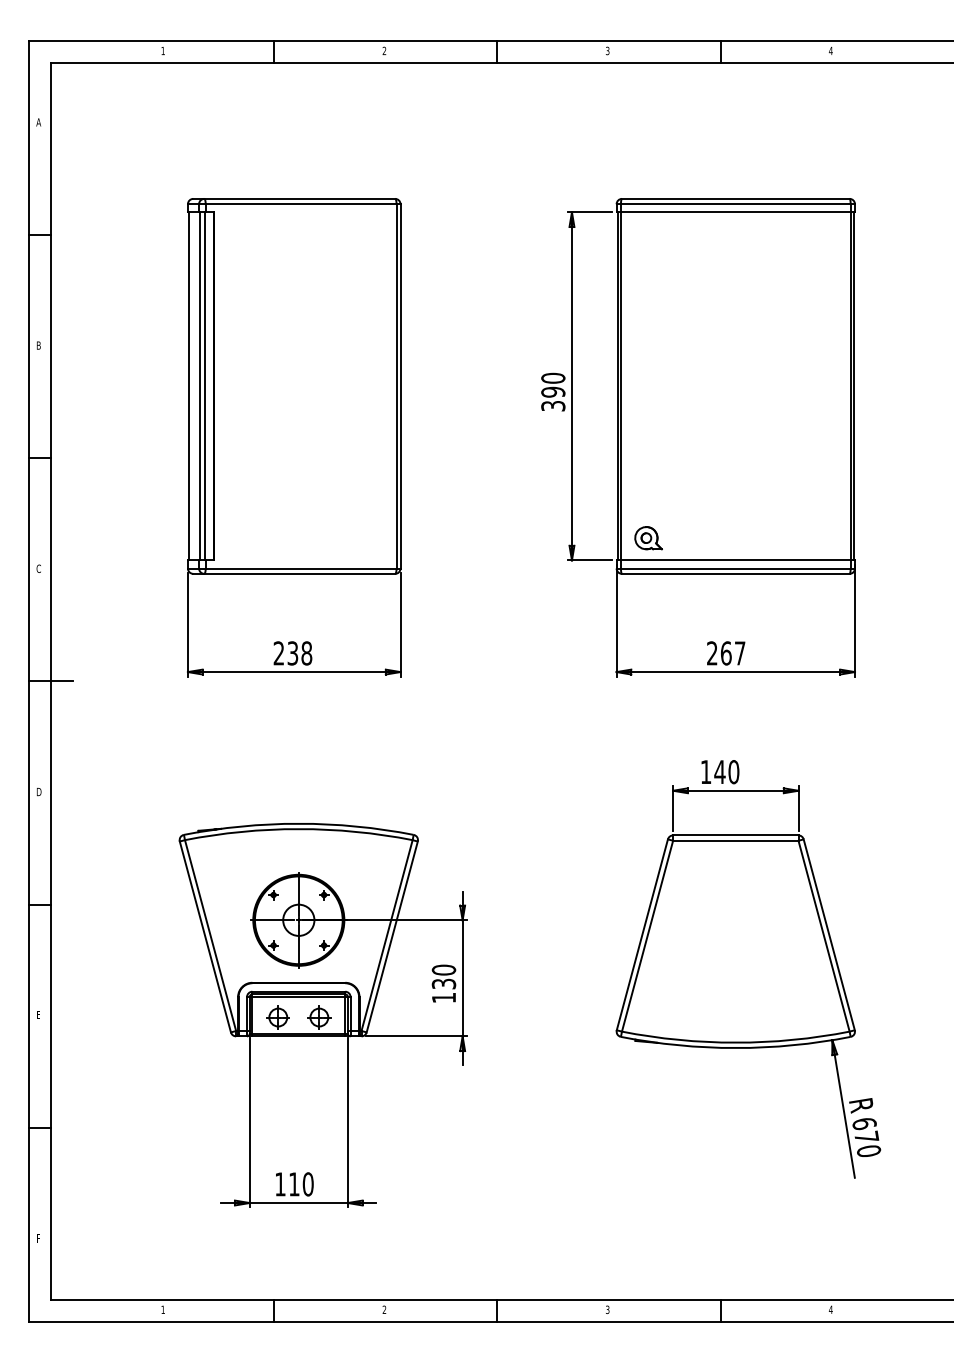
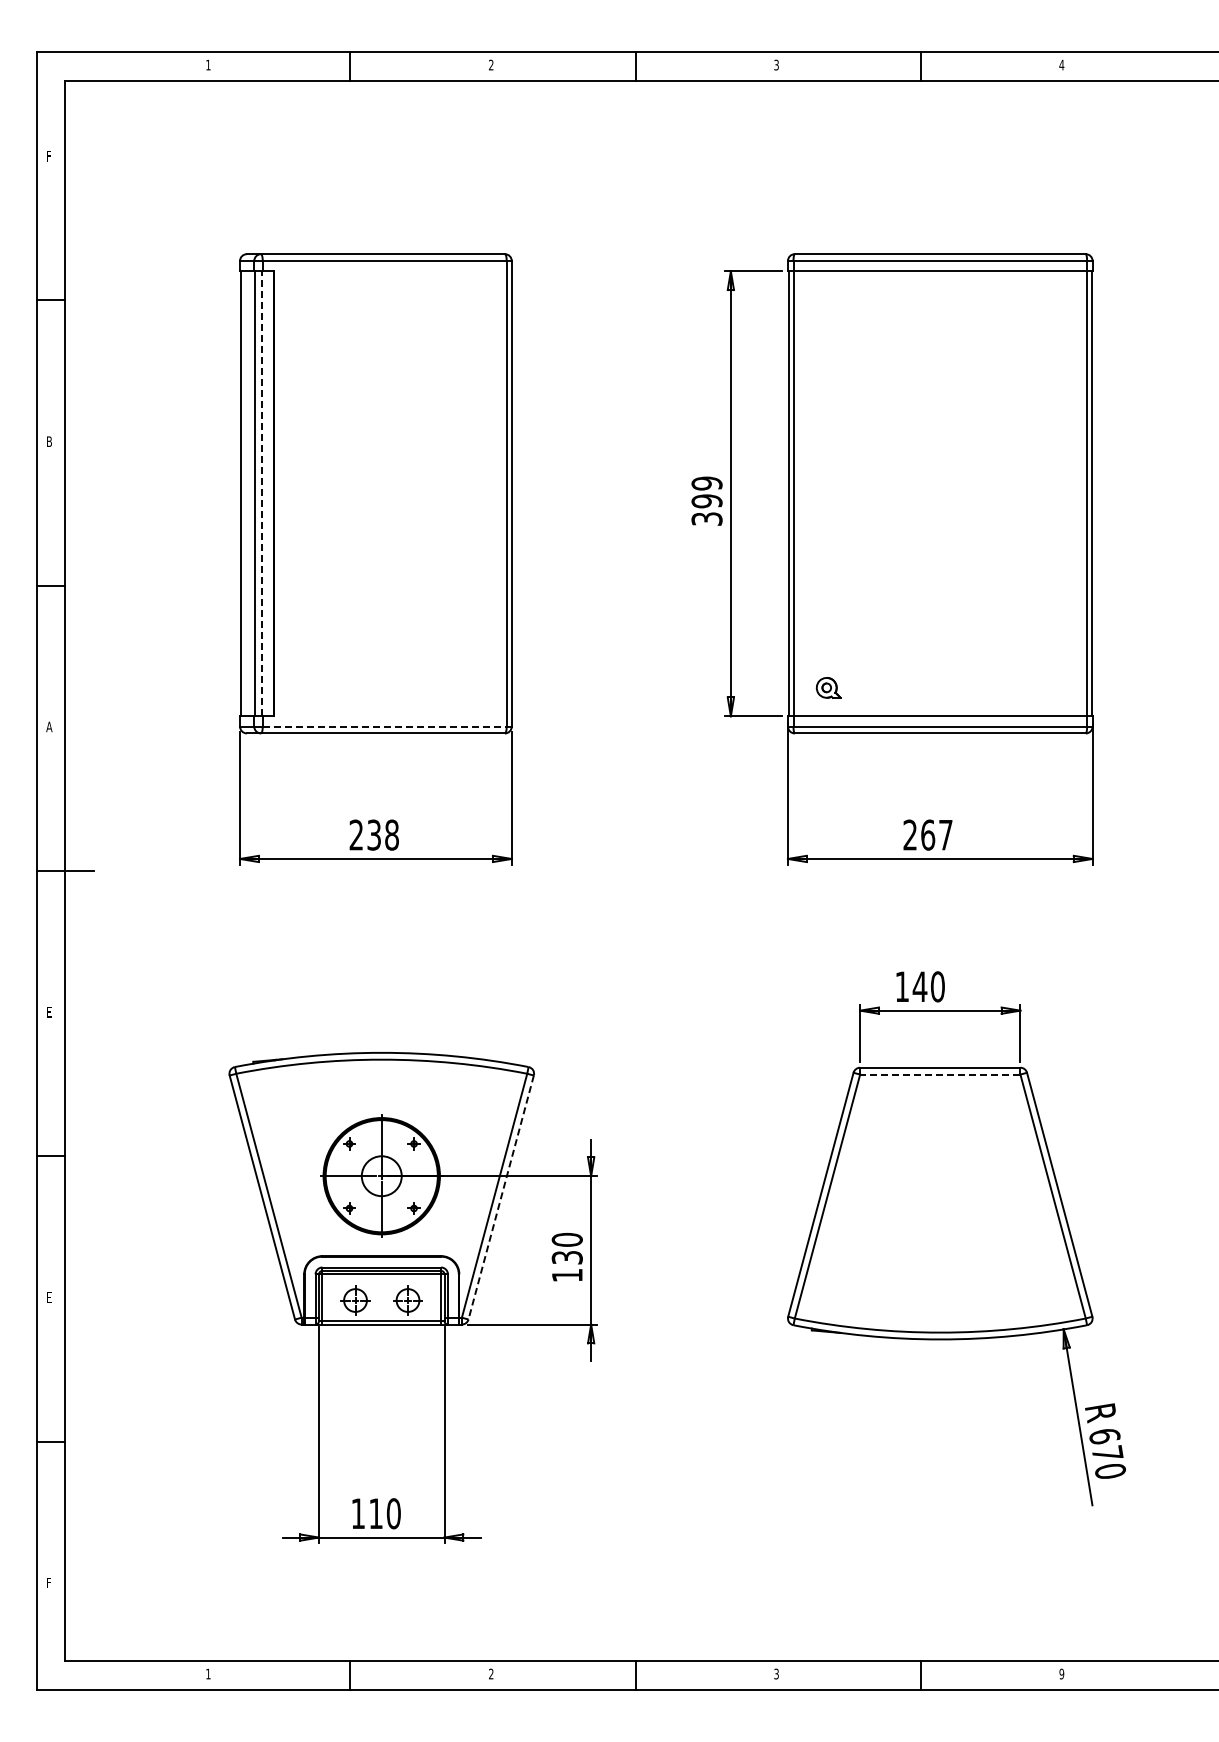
text: (38, 122) -> (49, 156), A -> F
text: (552, 378) -> (706, 483), 390 -> 399
line: (205, 386) -> (262, 493), solid -> dashed
part: (648, 537) -> (828, 687), size x0.7
text: (38, 568) -> (49, 726), C -> A
line: (300, 568) -> (384, 726), solid -> dashed
text: (38, 792) -> (49, 1012), D -> E
line: (735, 840) -> (939, 1074), solid -> dashed
line: (392, 937) -> (501, 1198), solid -> dashed
text: (830, 1309) -> (1061, 1673), 4 -> 9

